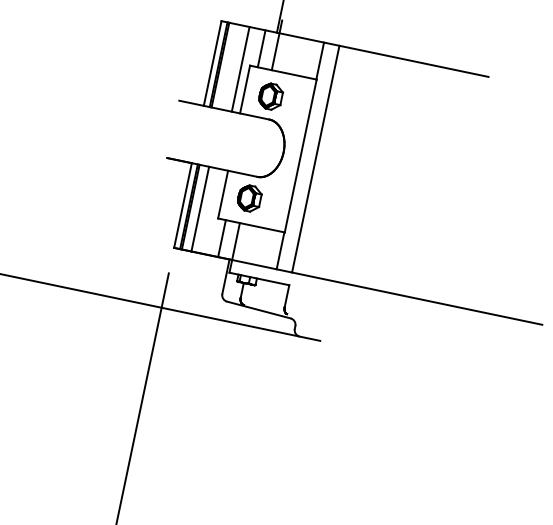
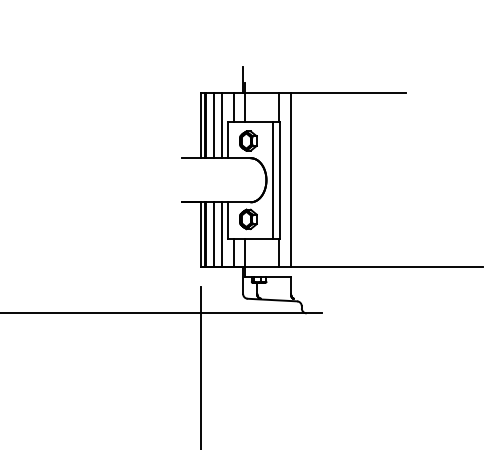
line: (229, 66) -> (213, 125), added
line: (293, 153) -> (273, 179), added
line: (211, 211) -> (222, 234), added

